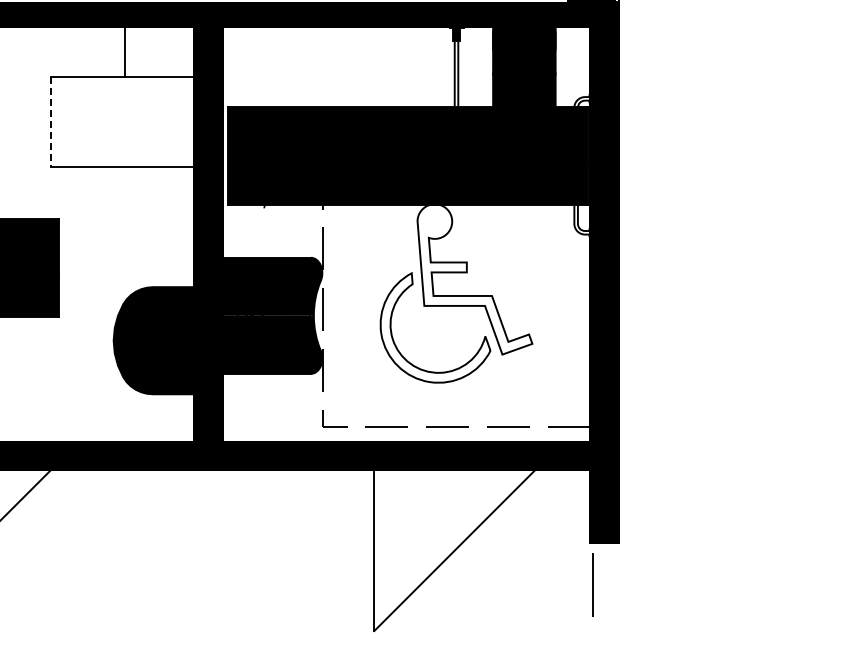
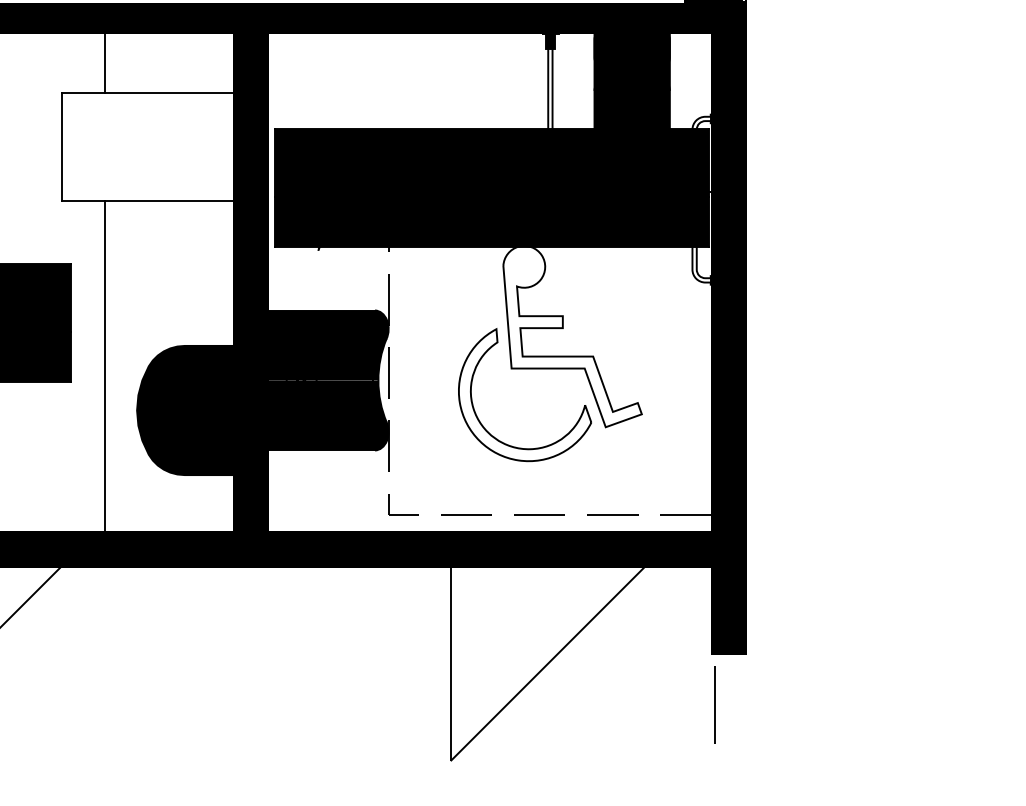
line: (124, 52) -> (104, 63), moved
line: (51, 122) -> (62, 147), dashed -> solid
line: (86, 303) -> (104, 365), added

